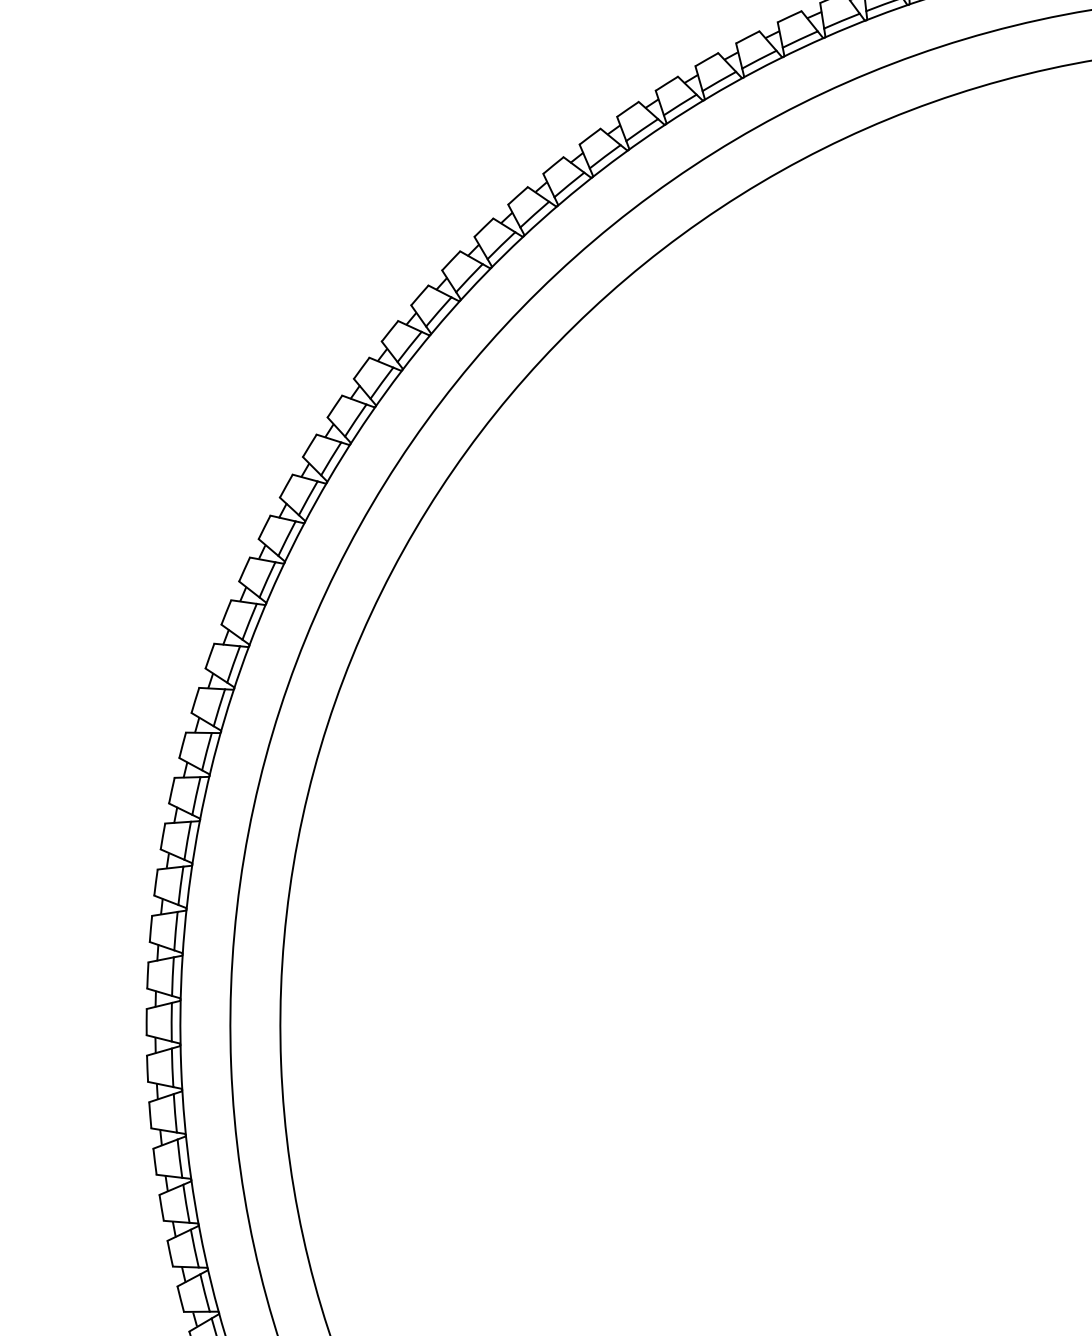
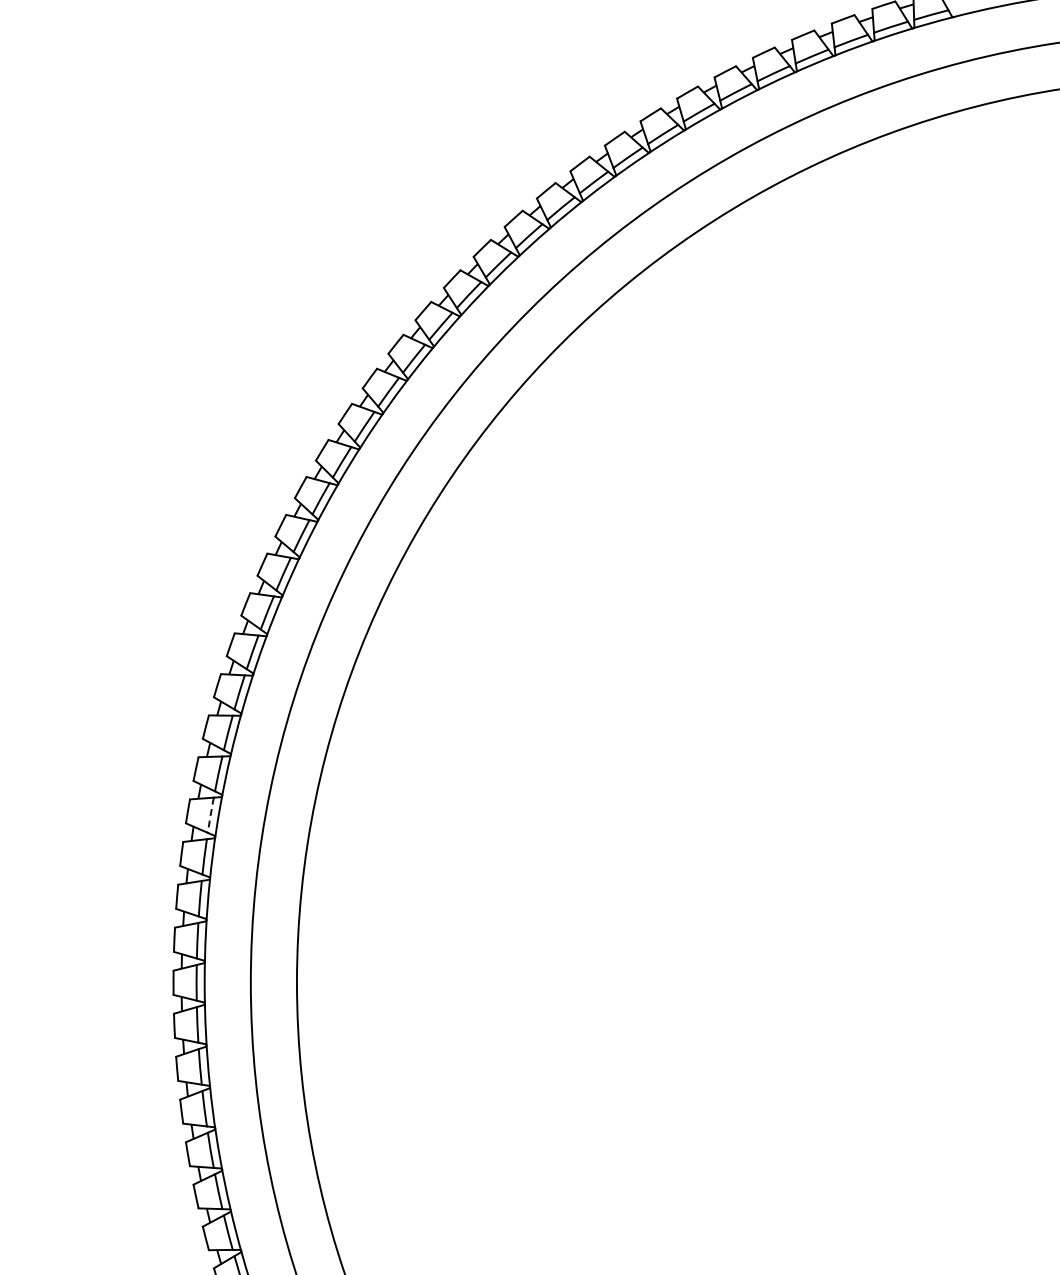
arc: (180, 886) -> (210, 815), solid -> dashed

